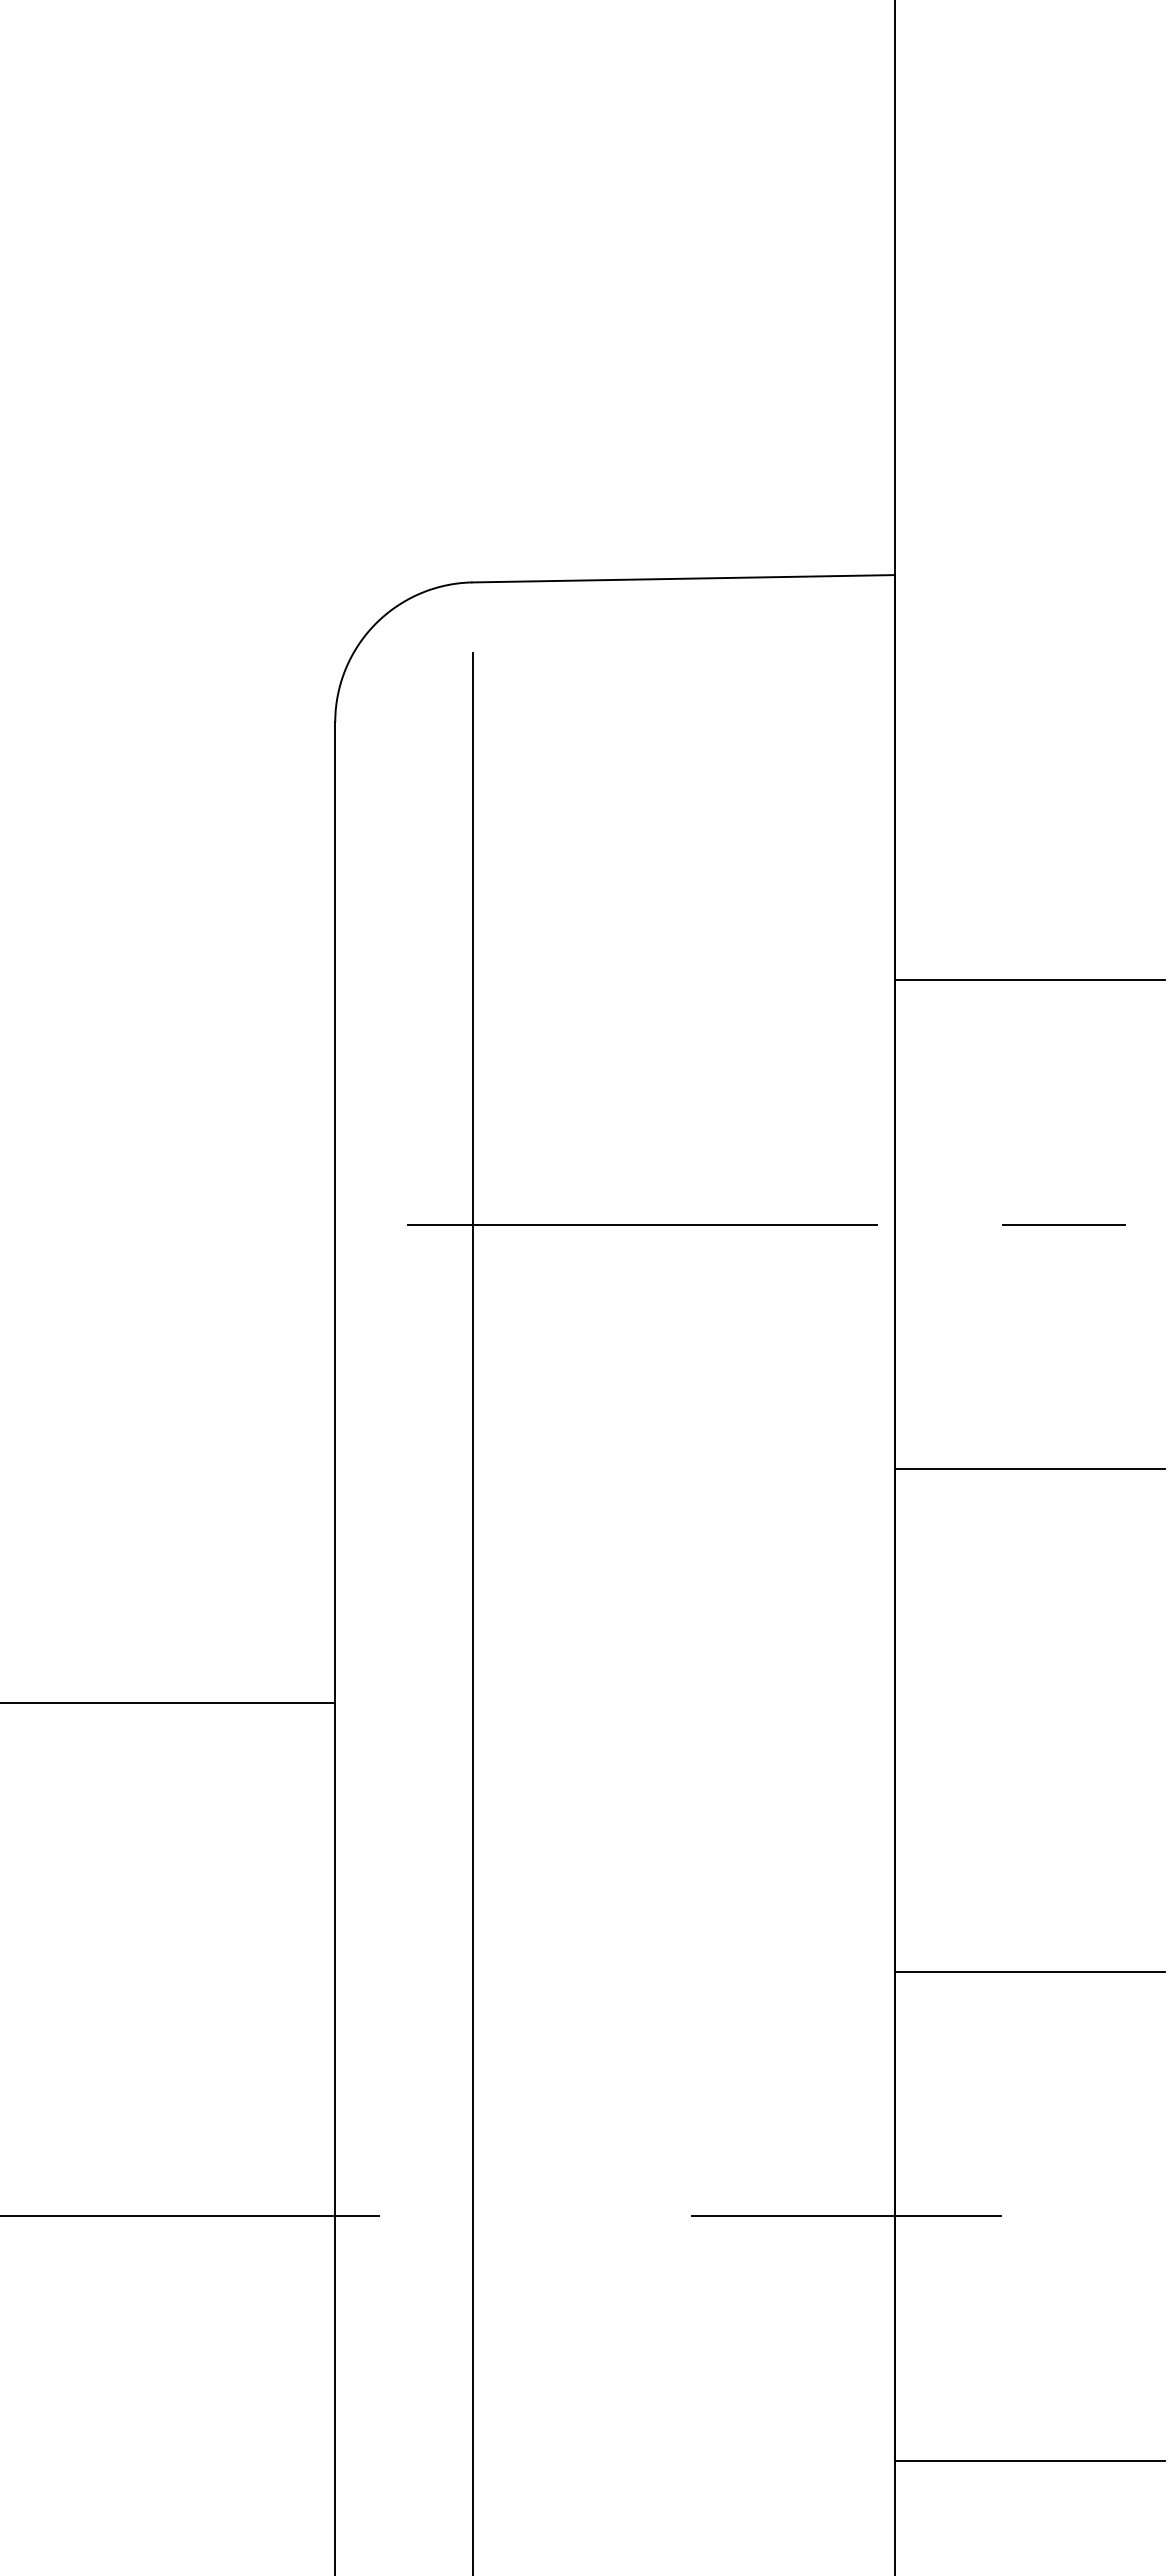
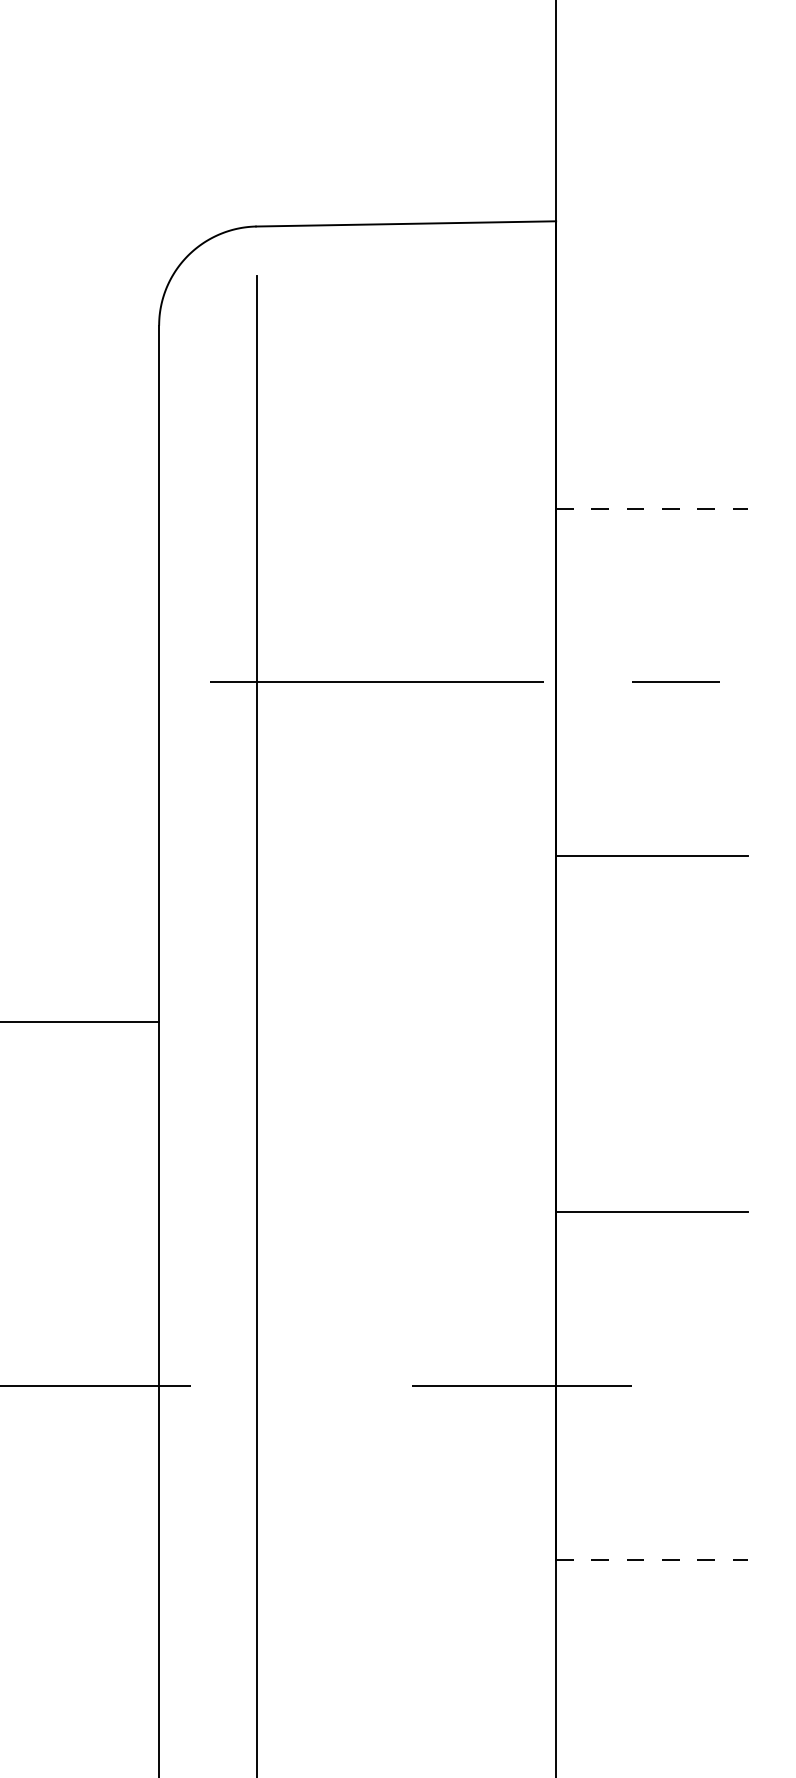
line: (1030, 979) -> (652, 508), solid -> dashed
line: (1030, 2460) -> (652, 1559), solid -> dashed

